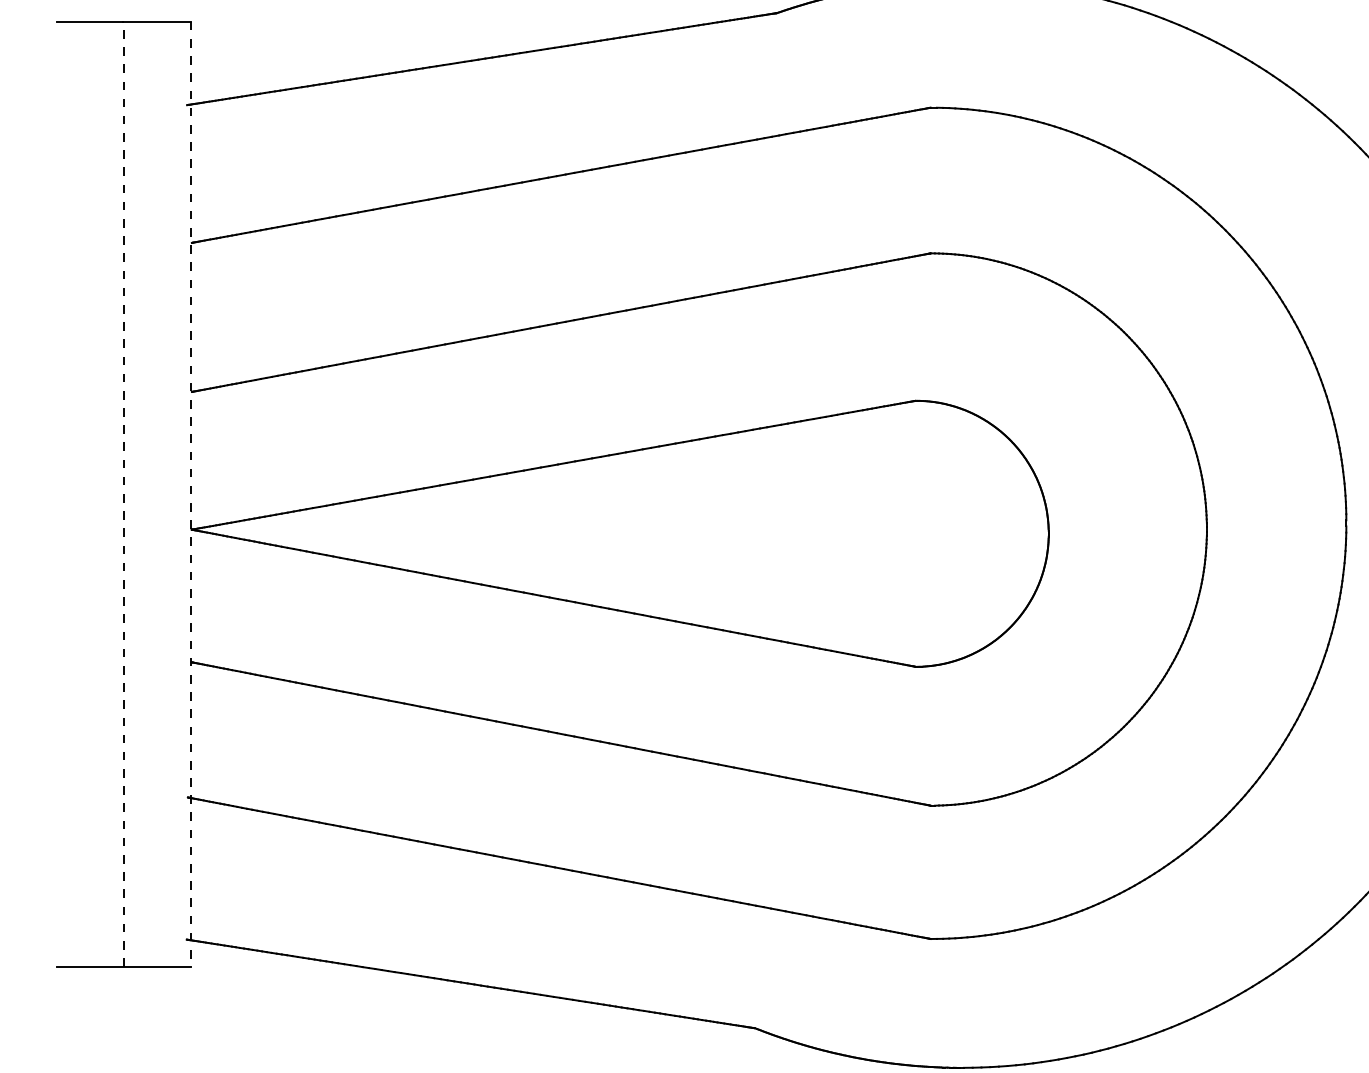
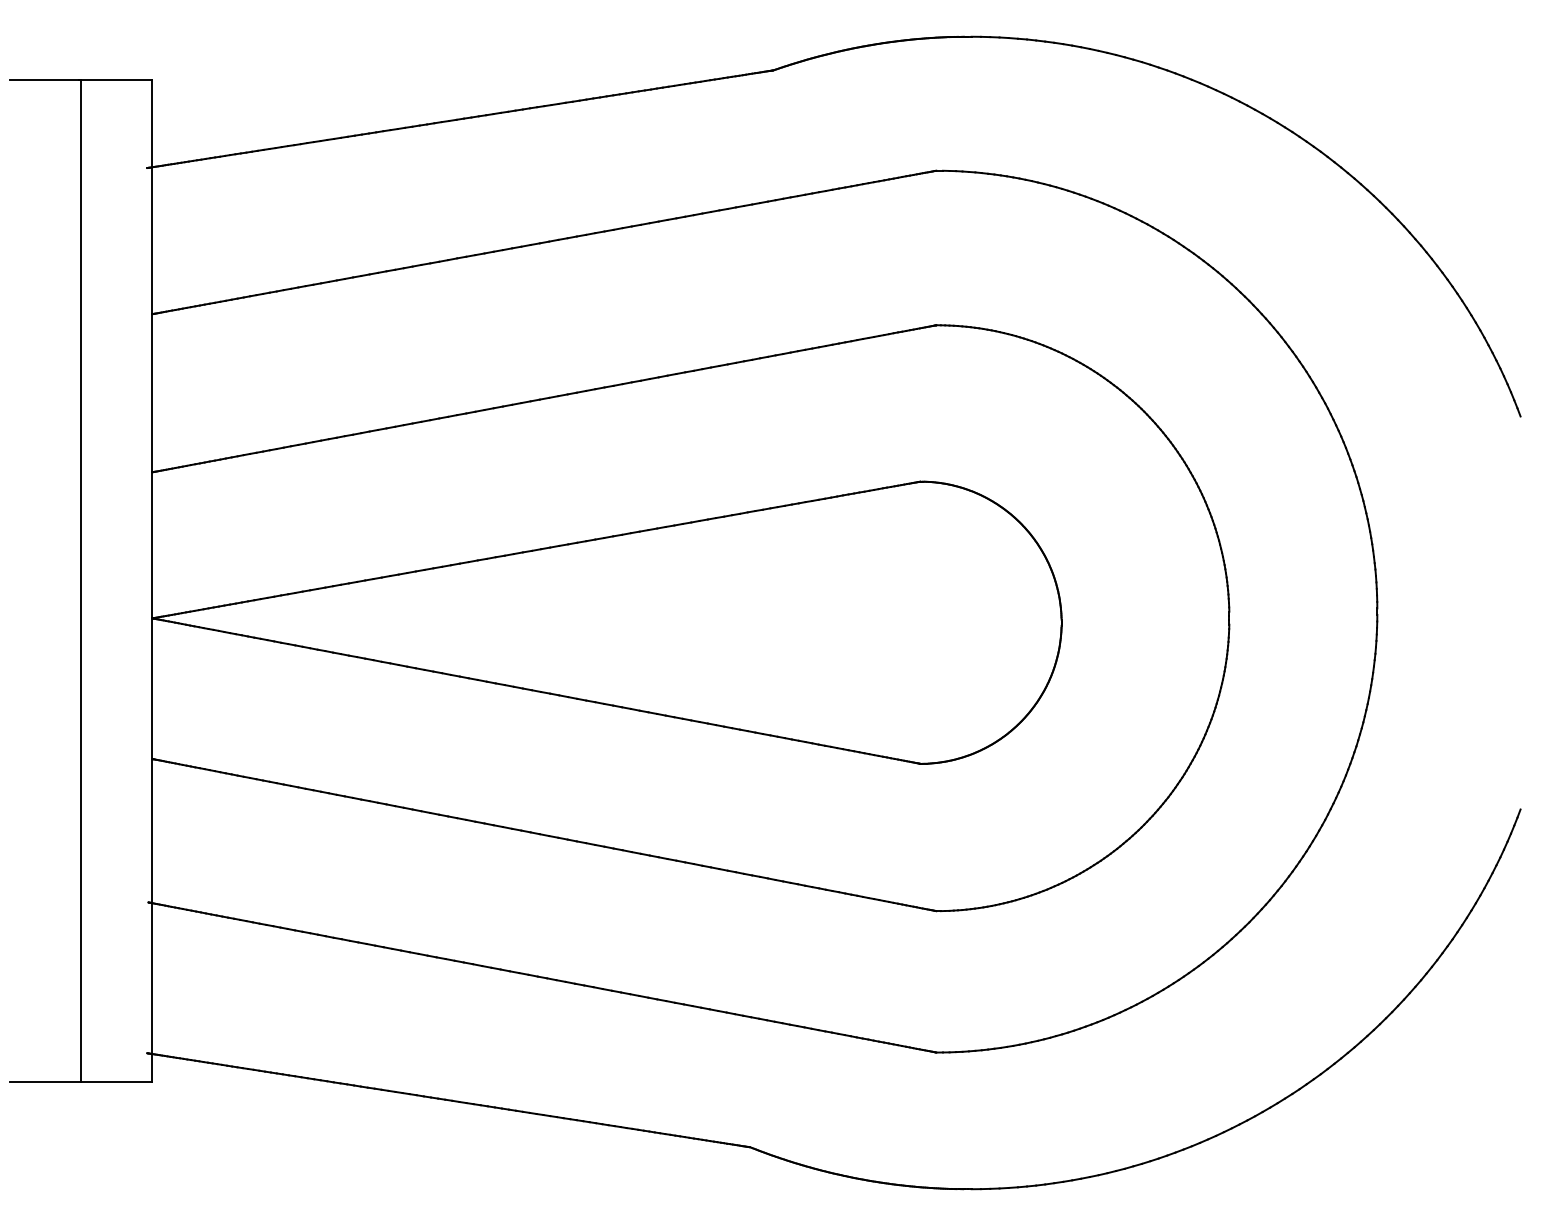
line: (123, 493) -> (80, 580), dashed -> solid
line: (190, 494) -> (151, 581), dashed -> solid

